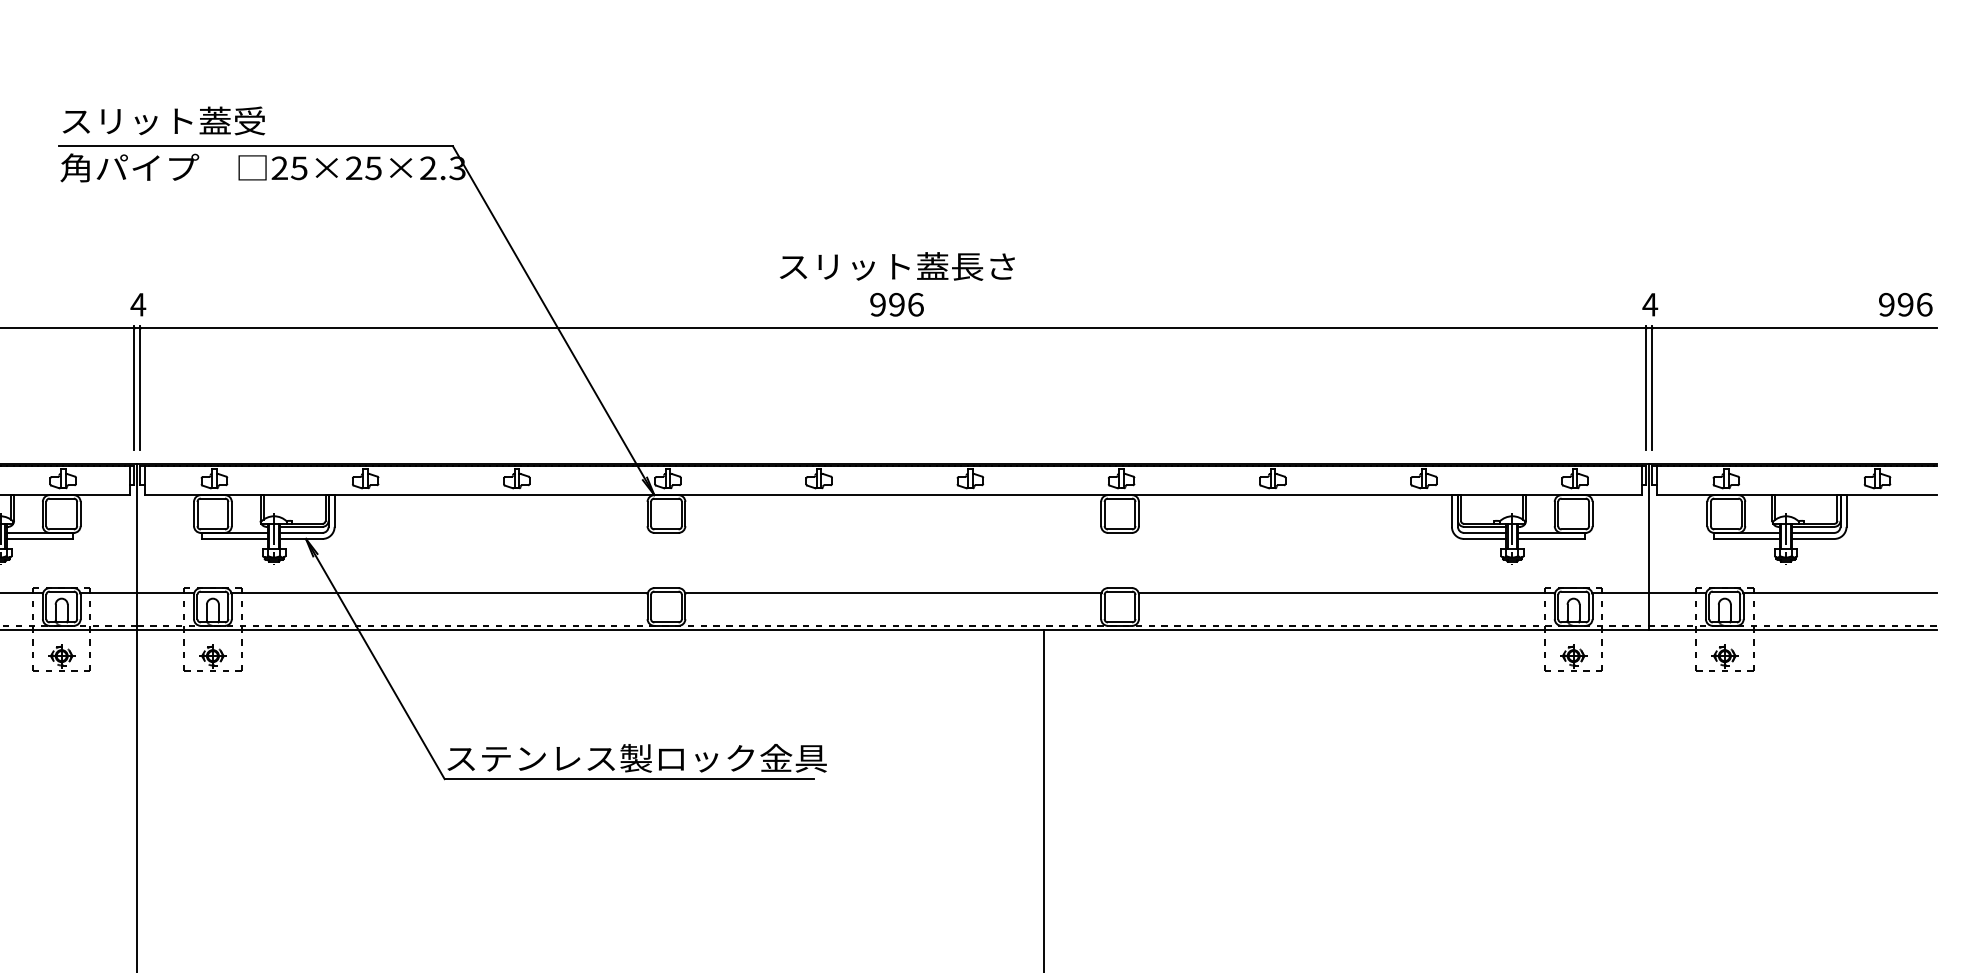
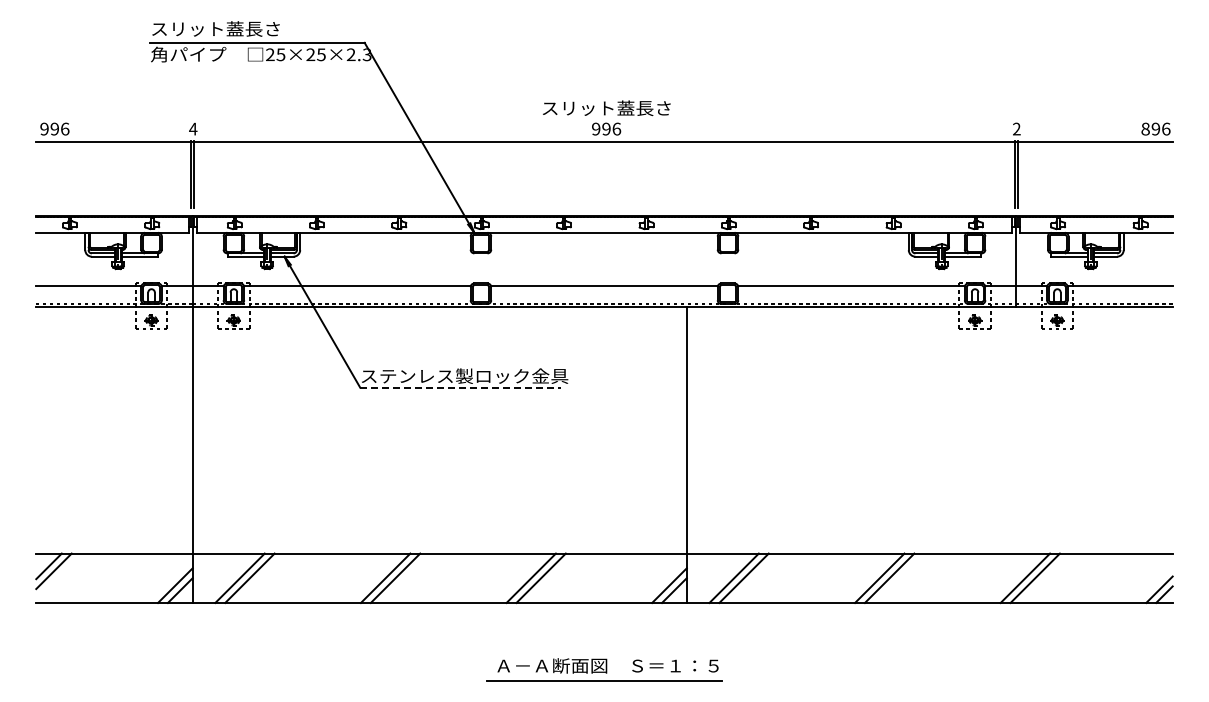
text: (265, 120) -> (262, 28), スリット蓋受 -> スリット蓋長さ
text: (1649, 303) -> (1016, 128), 4 -> 2
text: (1886, 303) -> (1145, 128), 996 -> 896
line: (628, 779) -> (460, 387), solid -> dashed

